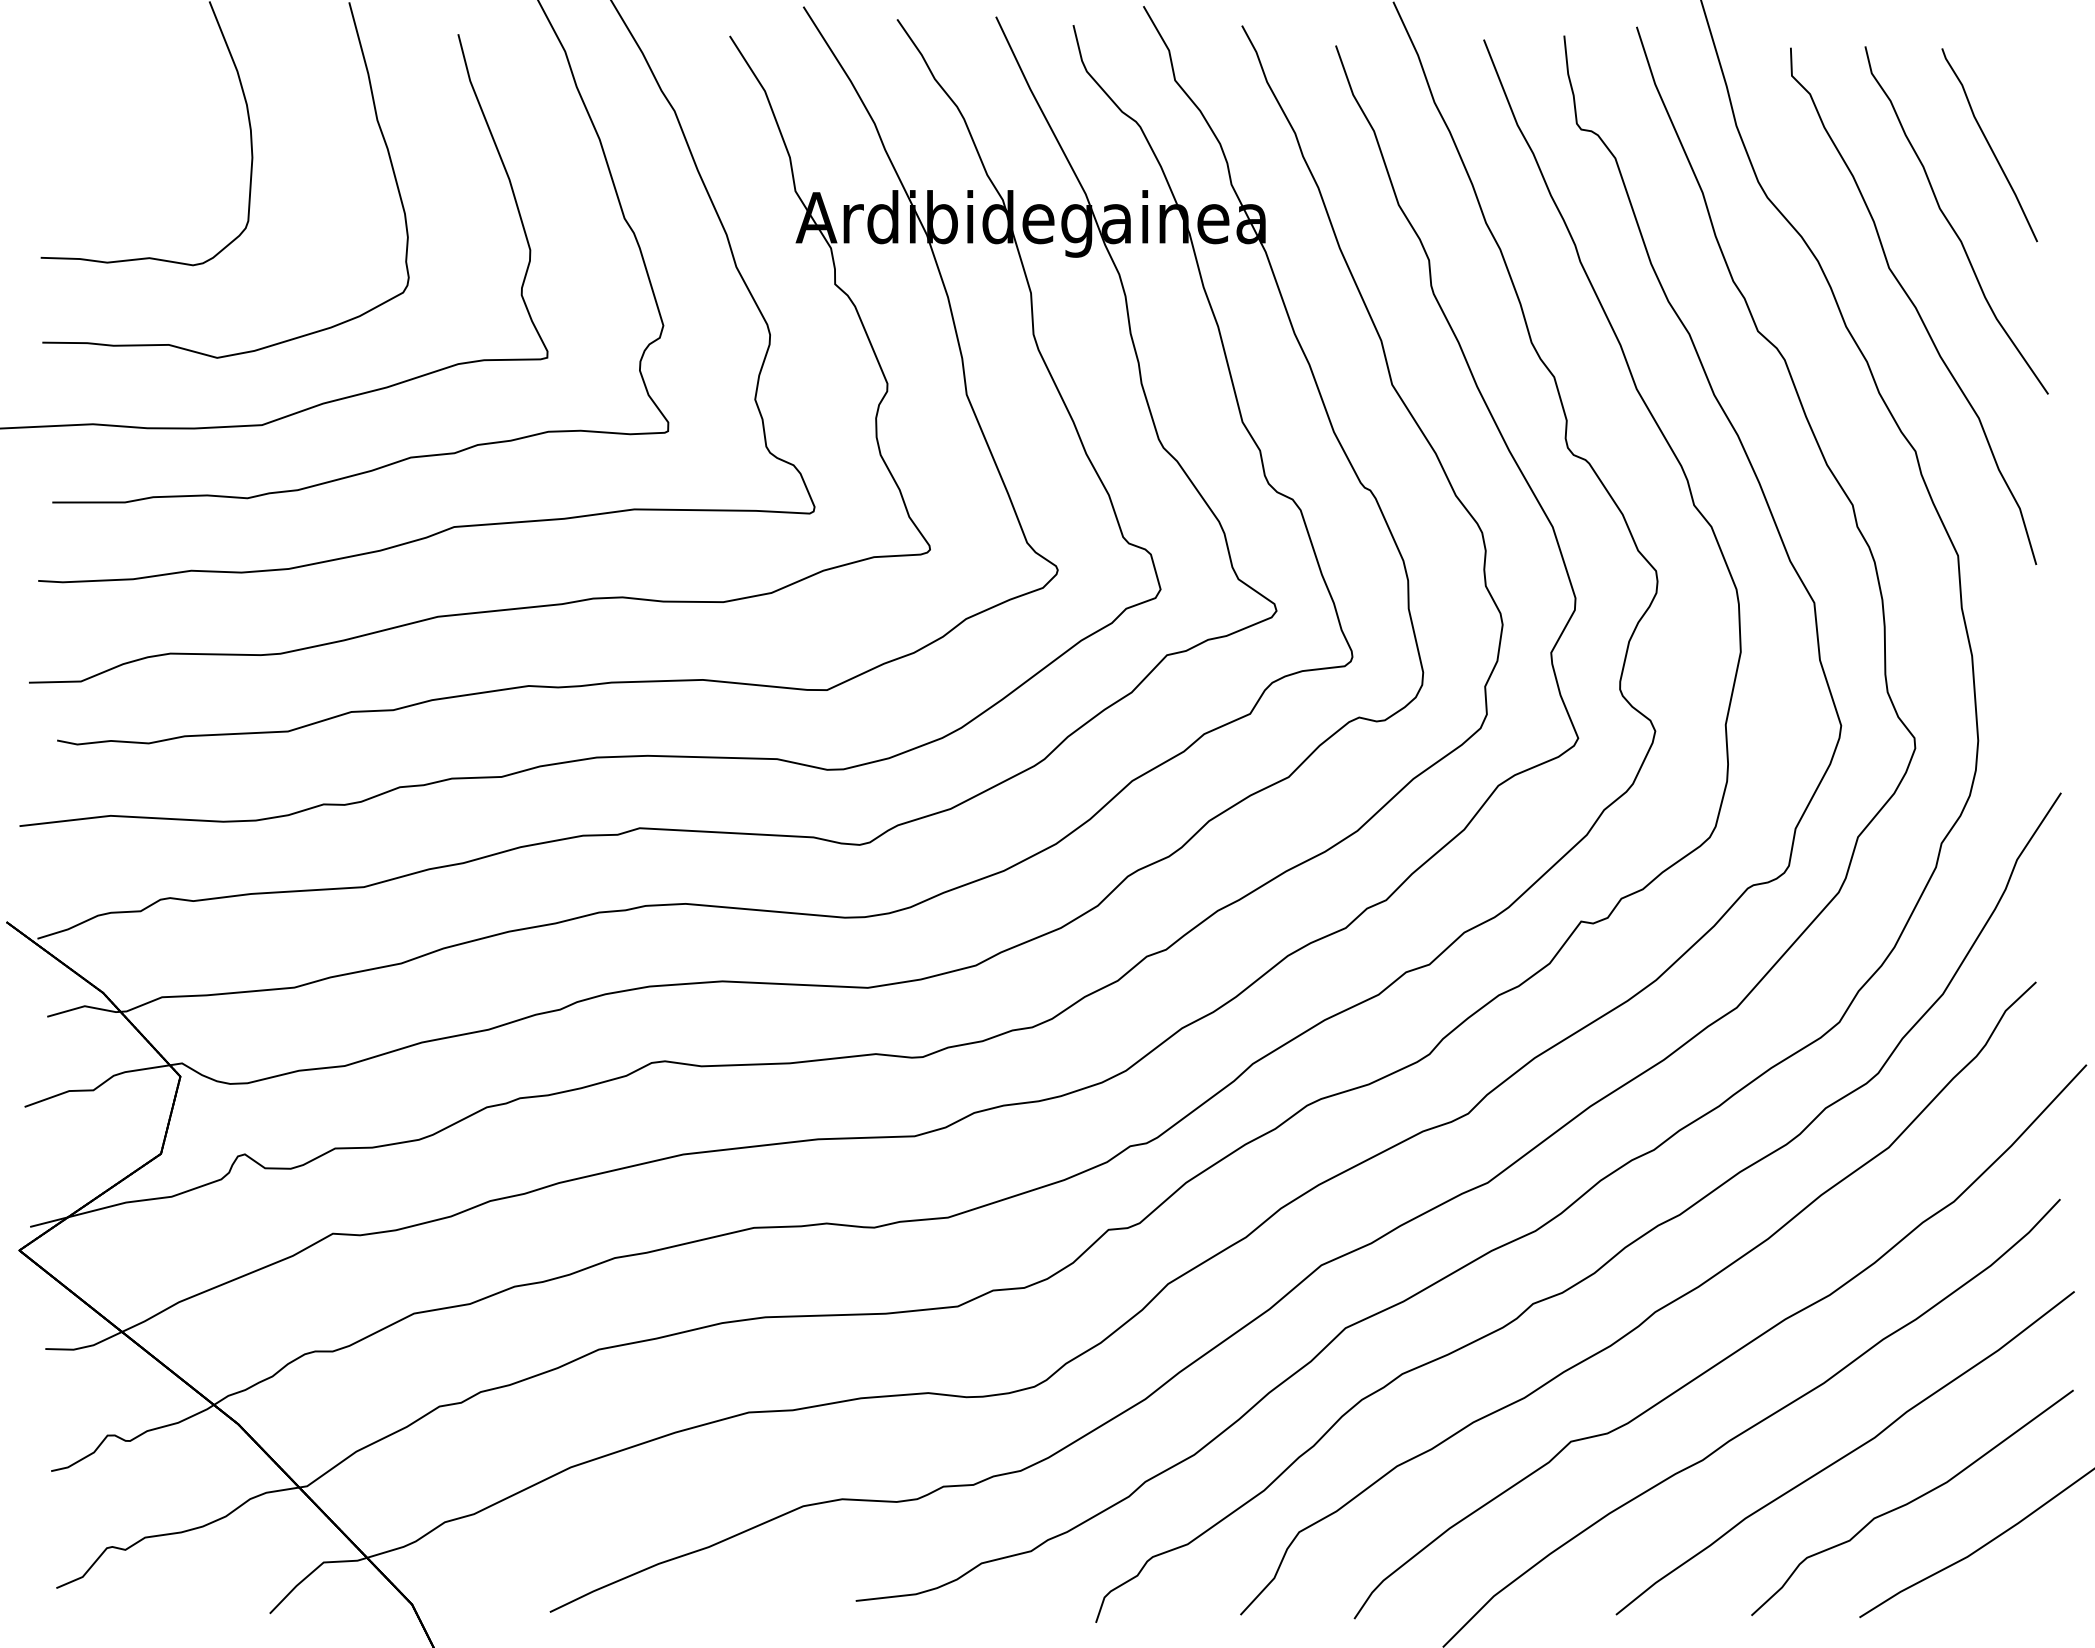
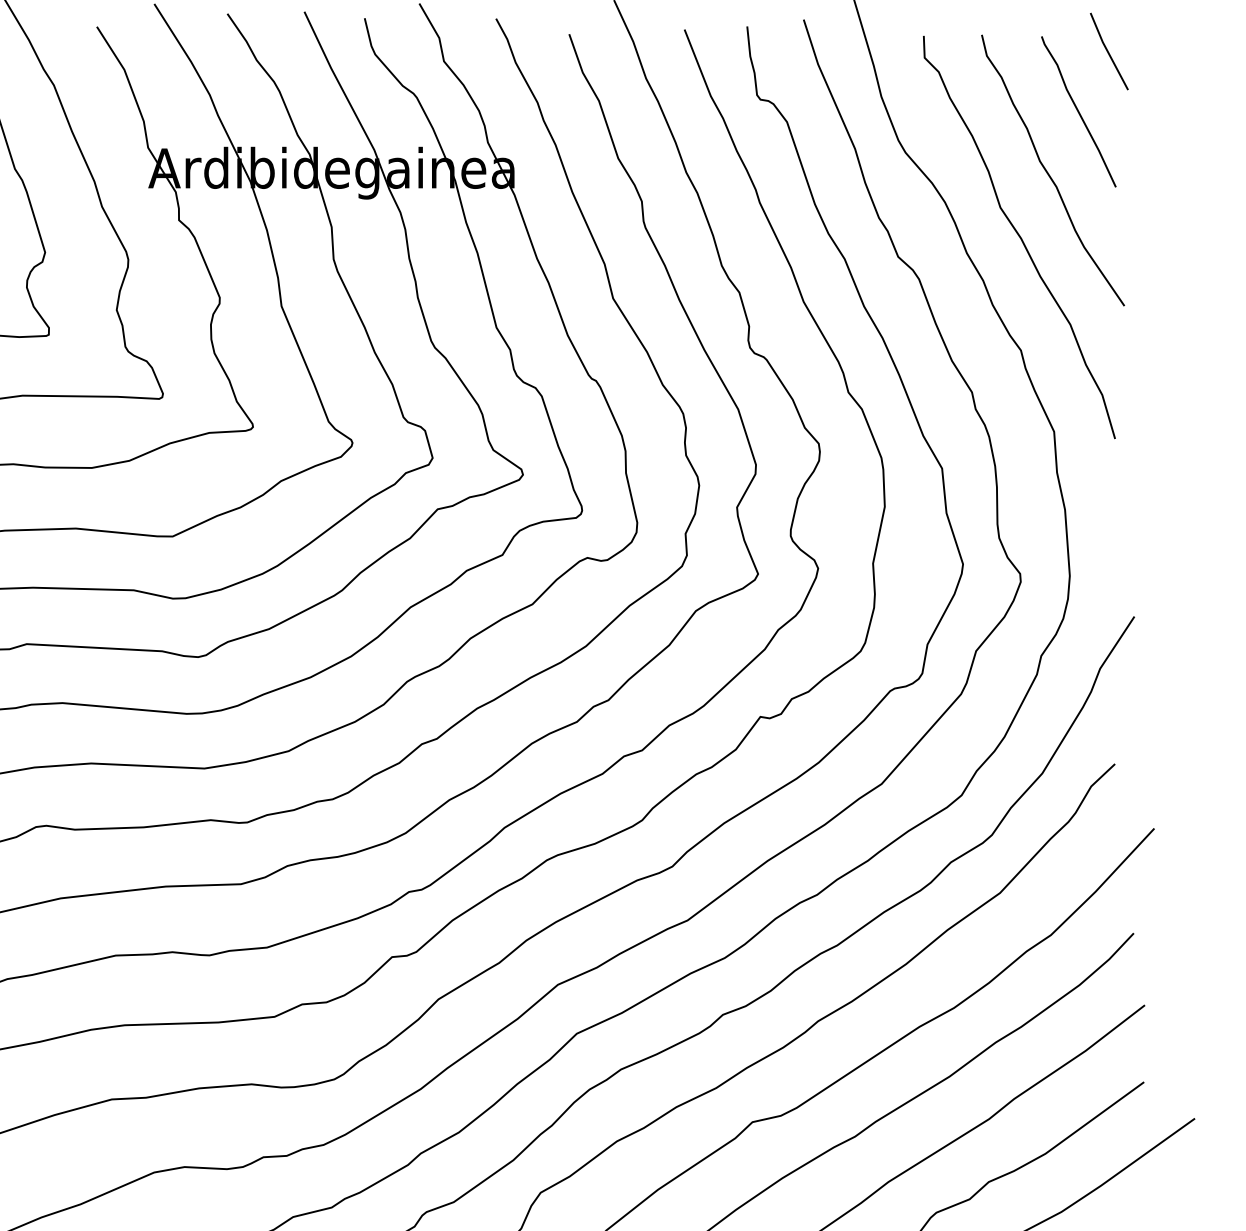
line: (2027, 67) -> (1108, 51), added

